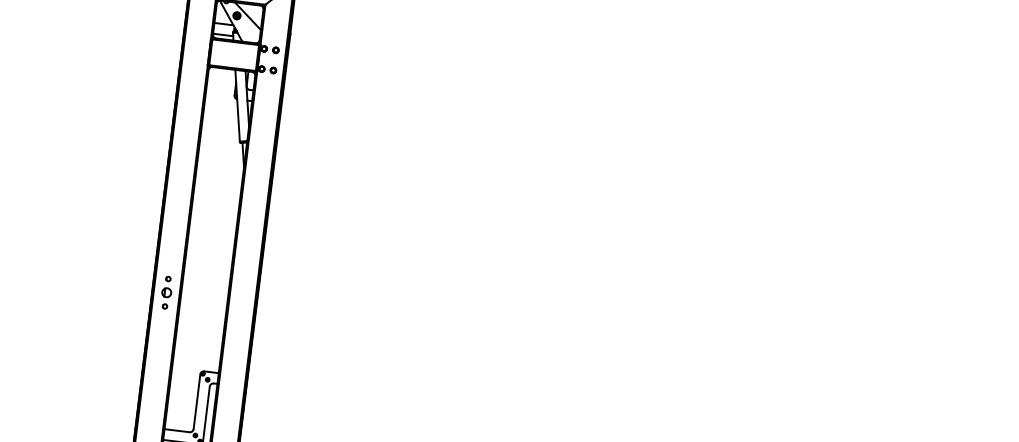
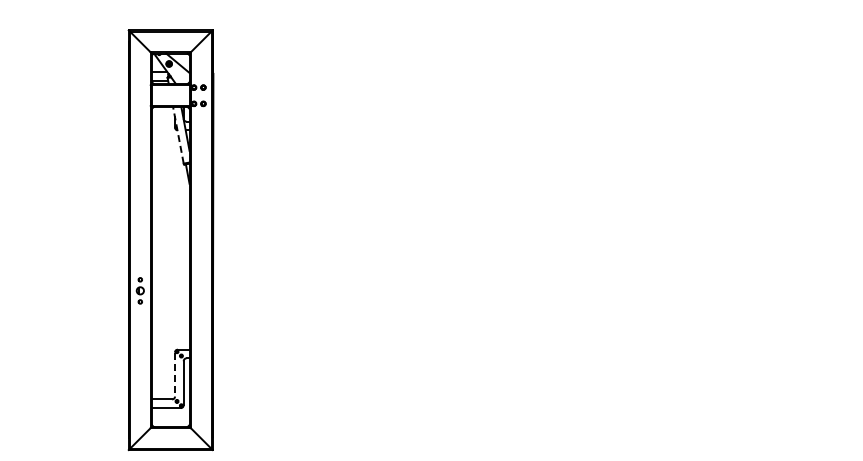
line: (237, 105) -> (178, 135), solid -> dashed
line: (197, 401) -> (175, 374), solid -> dashed

